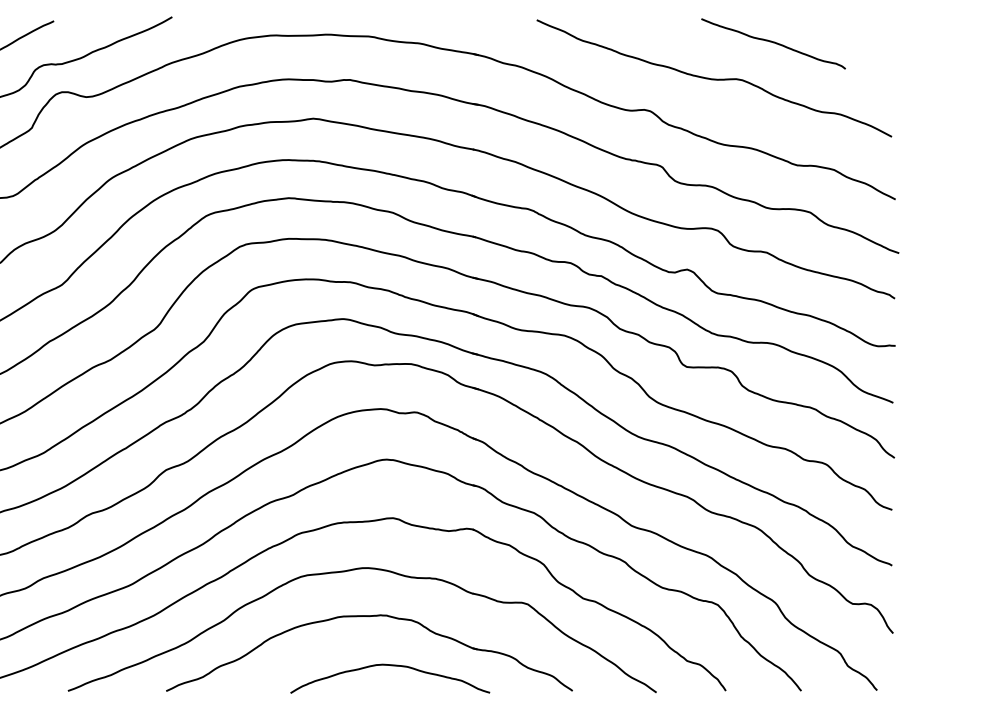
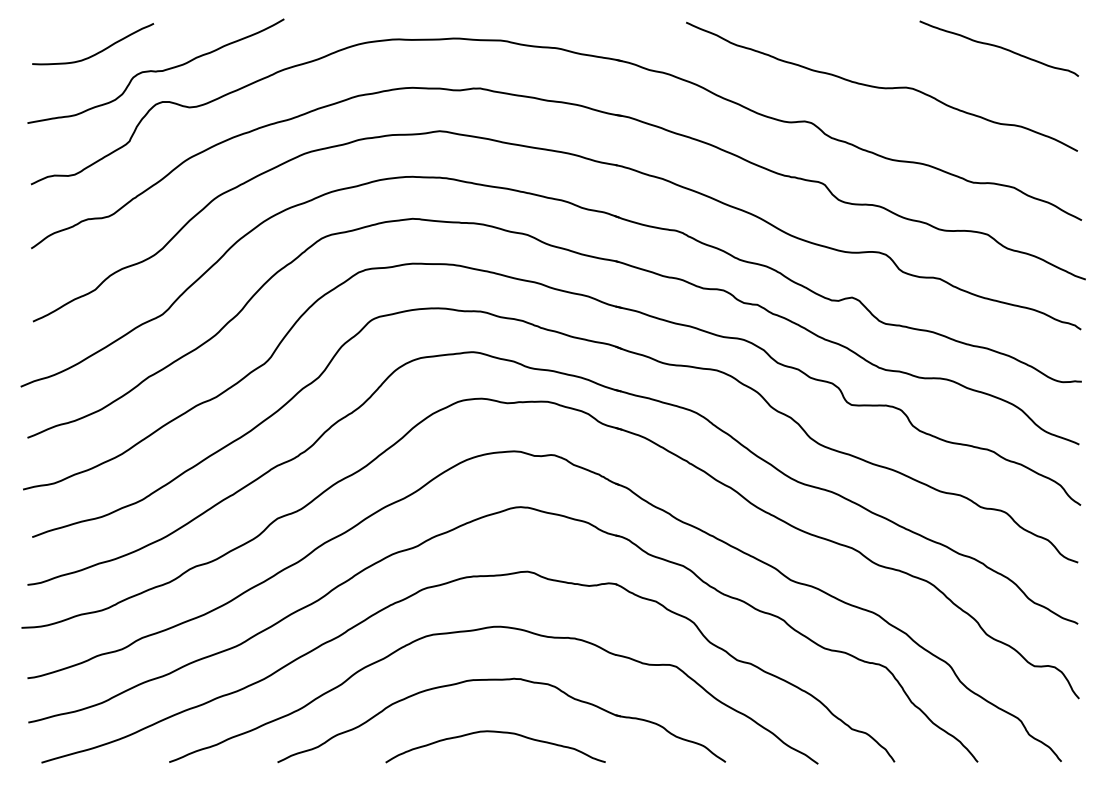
curve: (773, 42) -> (999, 47), moved
curve: (390, 665) -> (495, 732), moved

